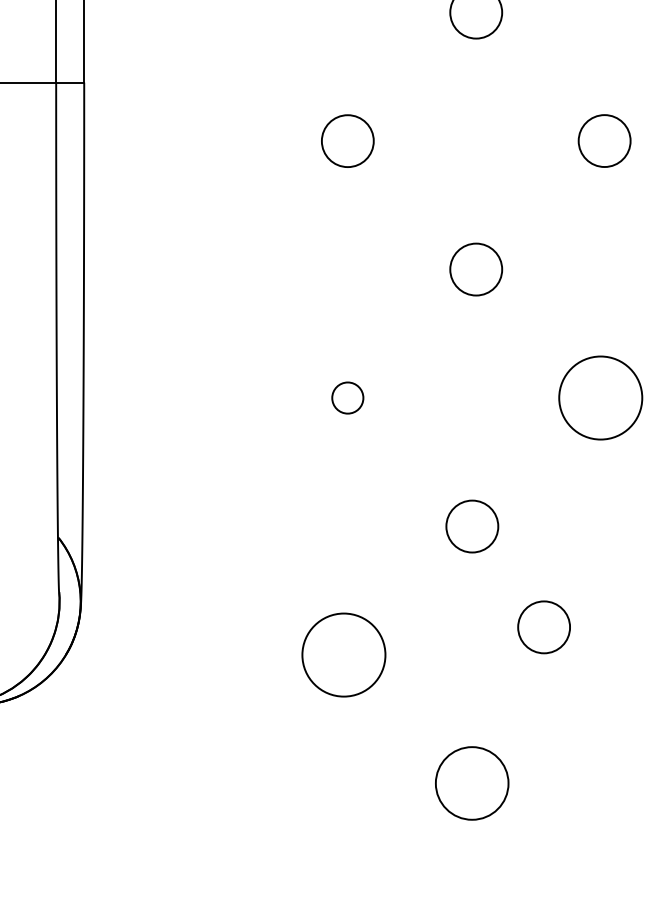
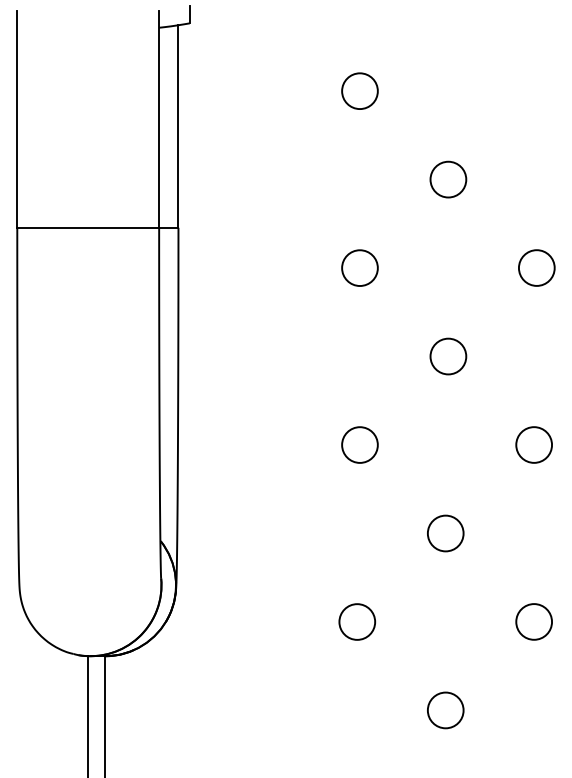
circle: (347, 397) -> (359, 444), size x1.67
circle: (601, 397) -> (534, 444), size x0.62
circle: (543, 626) -> (533, 621), moved
circle: (344, 654) -> (357, 621), size x0.62
circle: (472, 783) -> (445, 710), size x0.71

